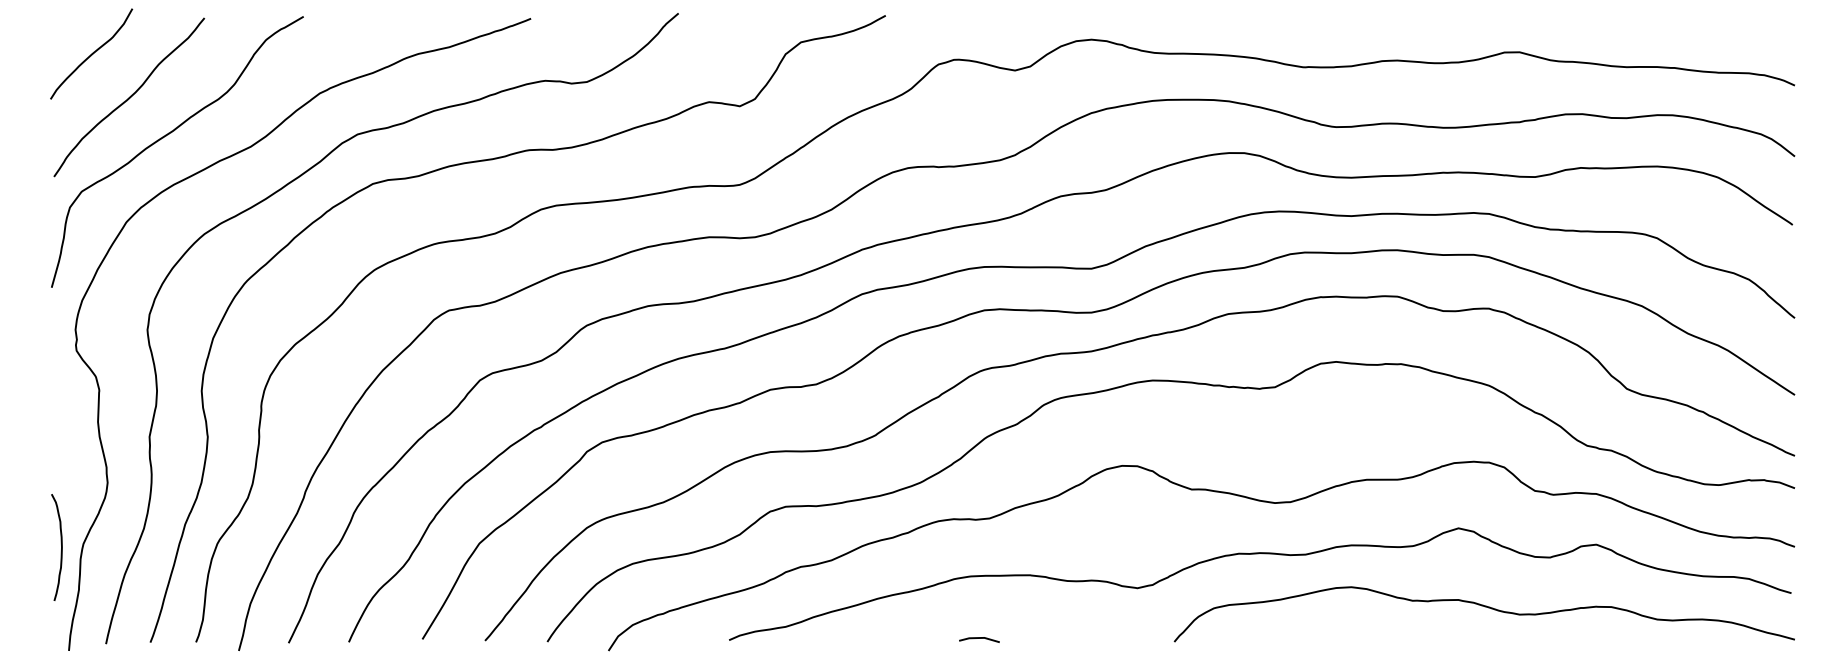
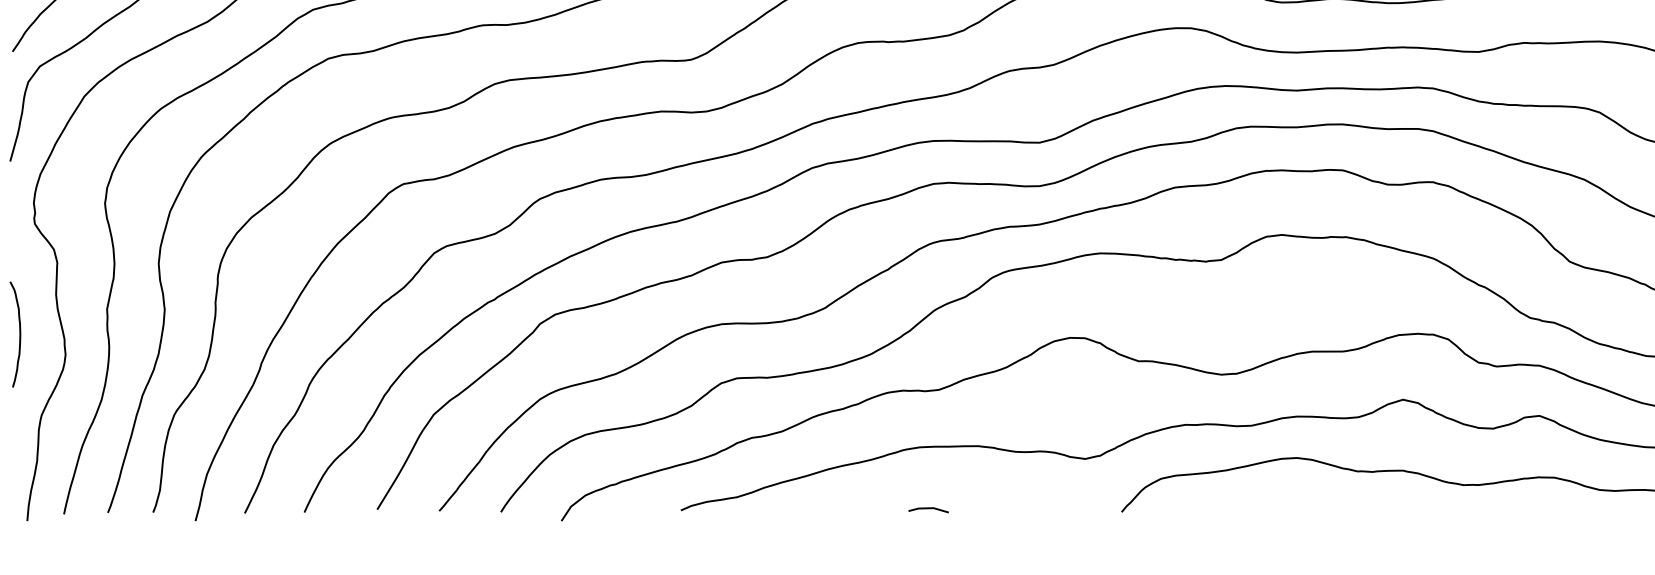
curve: (61, 547) -> (19, 334), moved

